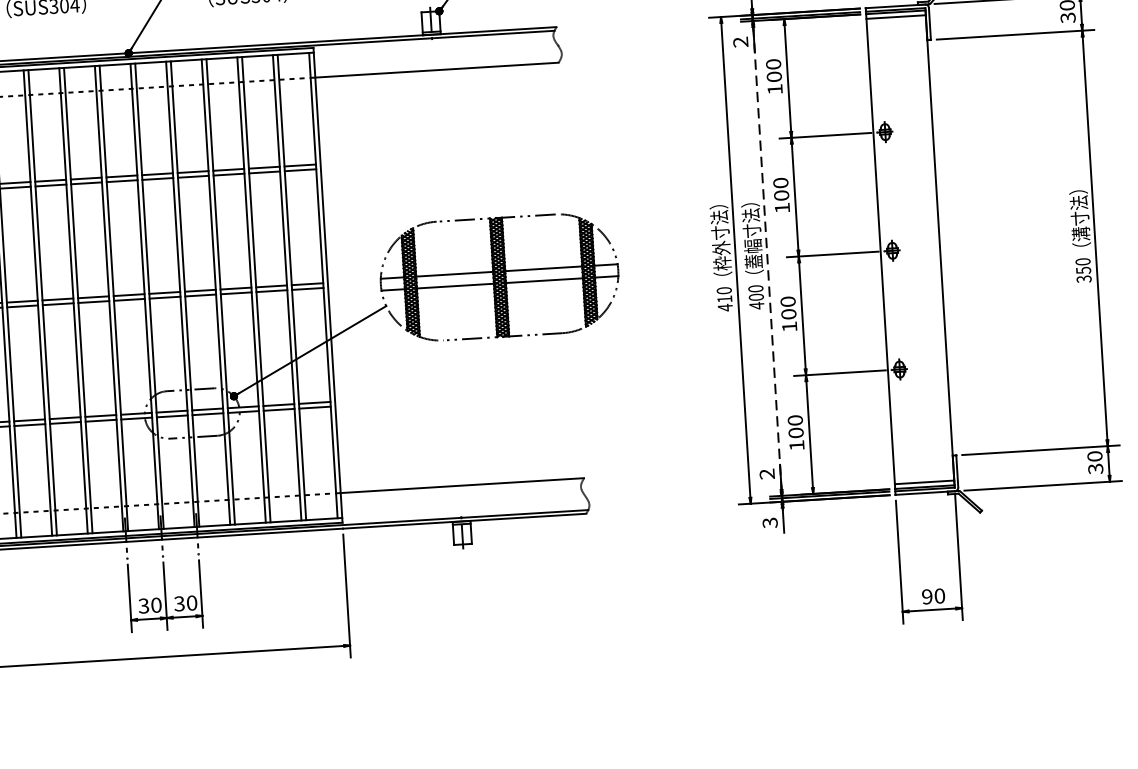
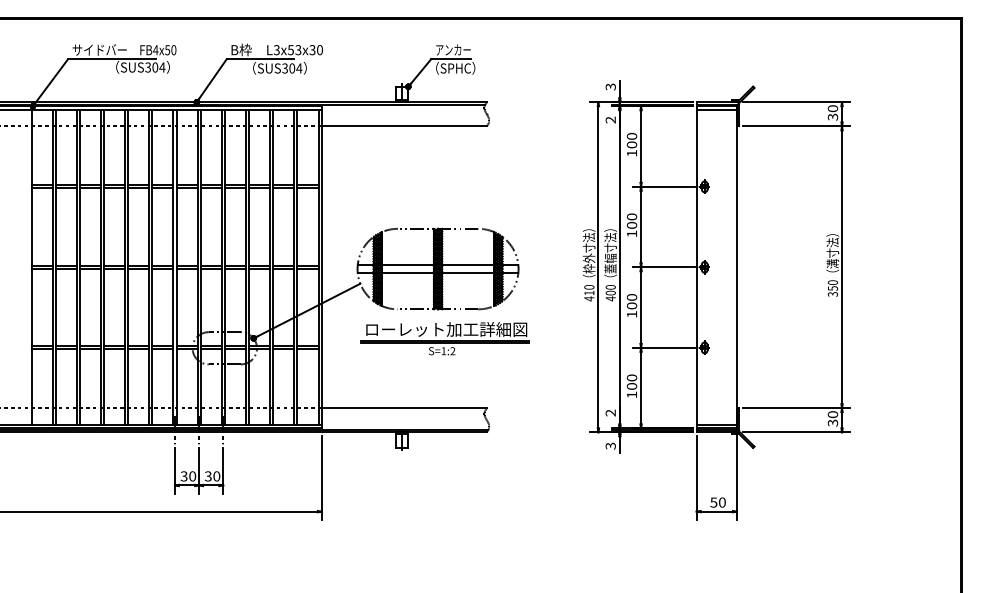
line: (766, 258) -> (619, 267), dashed -> solid
part: (515, 379) -> (444, 338), added
text: (926, 596) -> (713, 502), 90 -> 50

